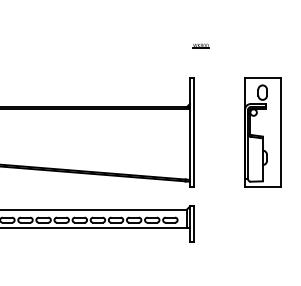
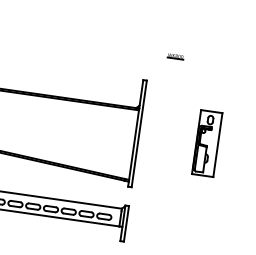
part: (200, 45) -> (175, 55), moved
part: (262, 132) -> (206, 143), size x0.6

